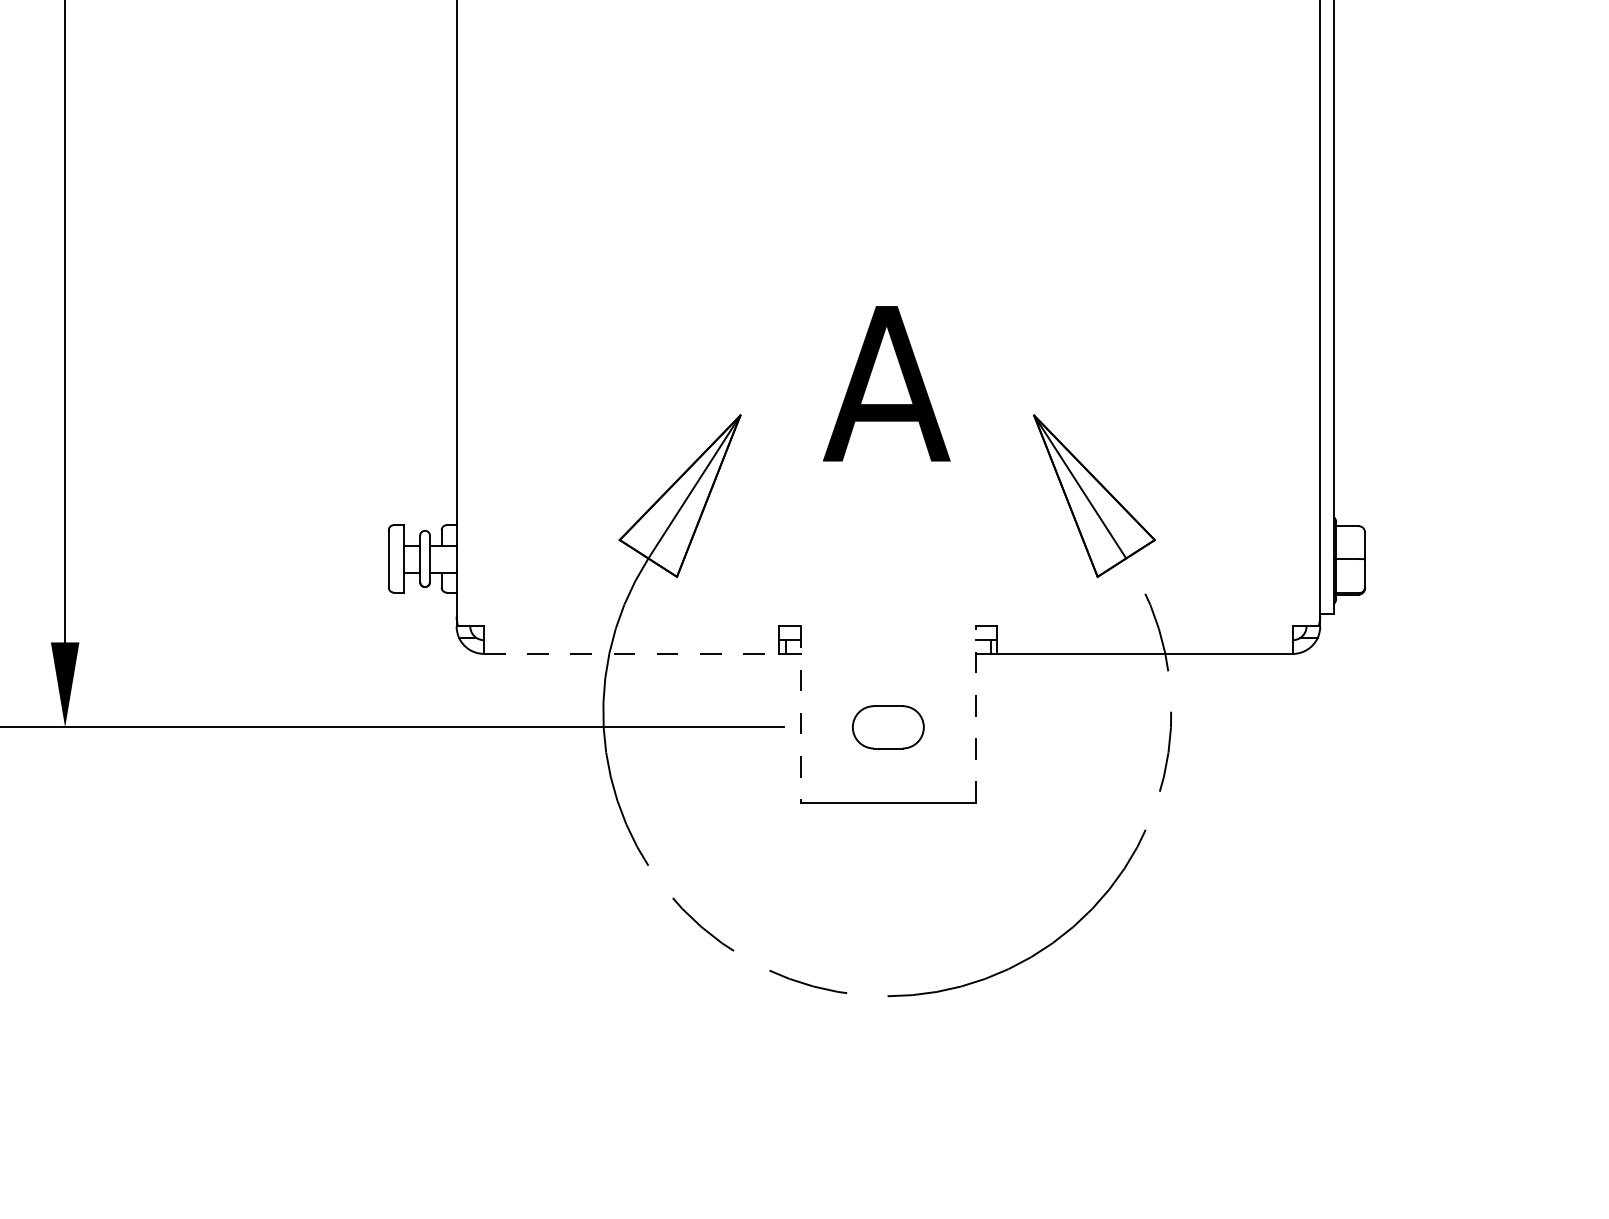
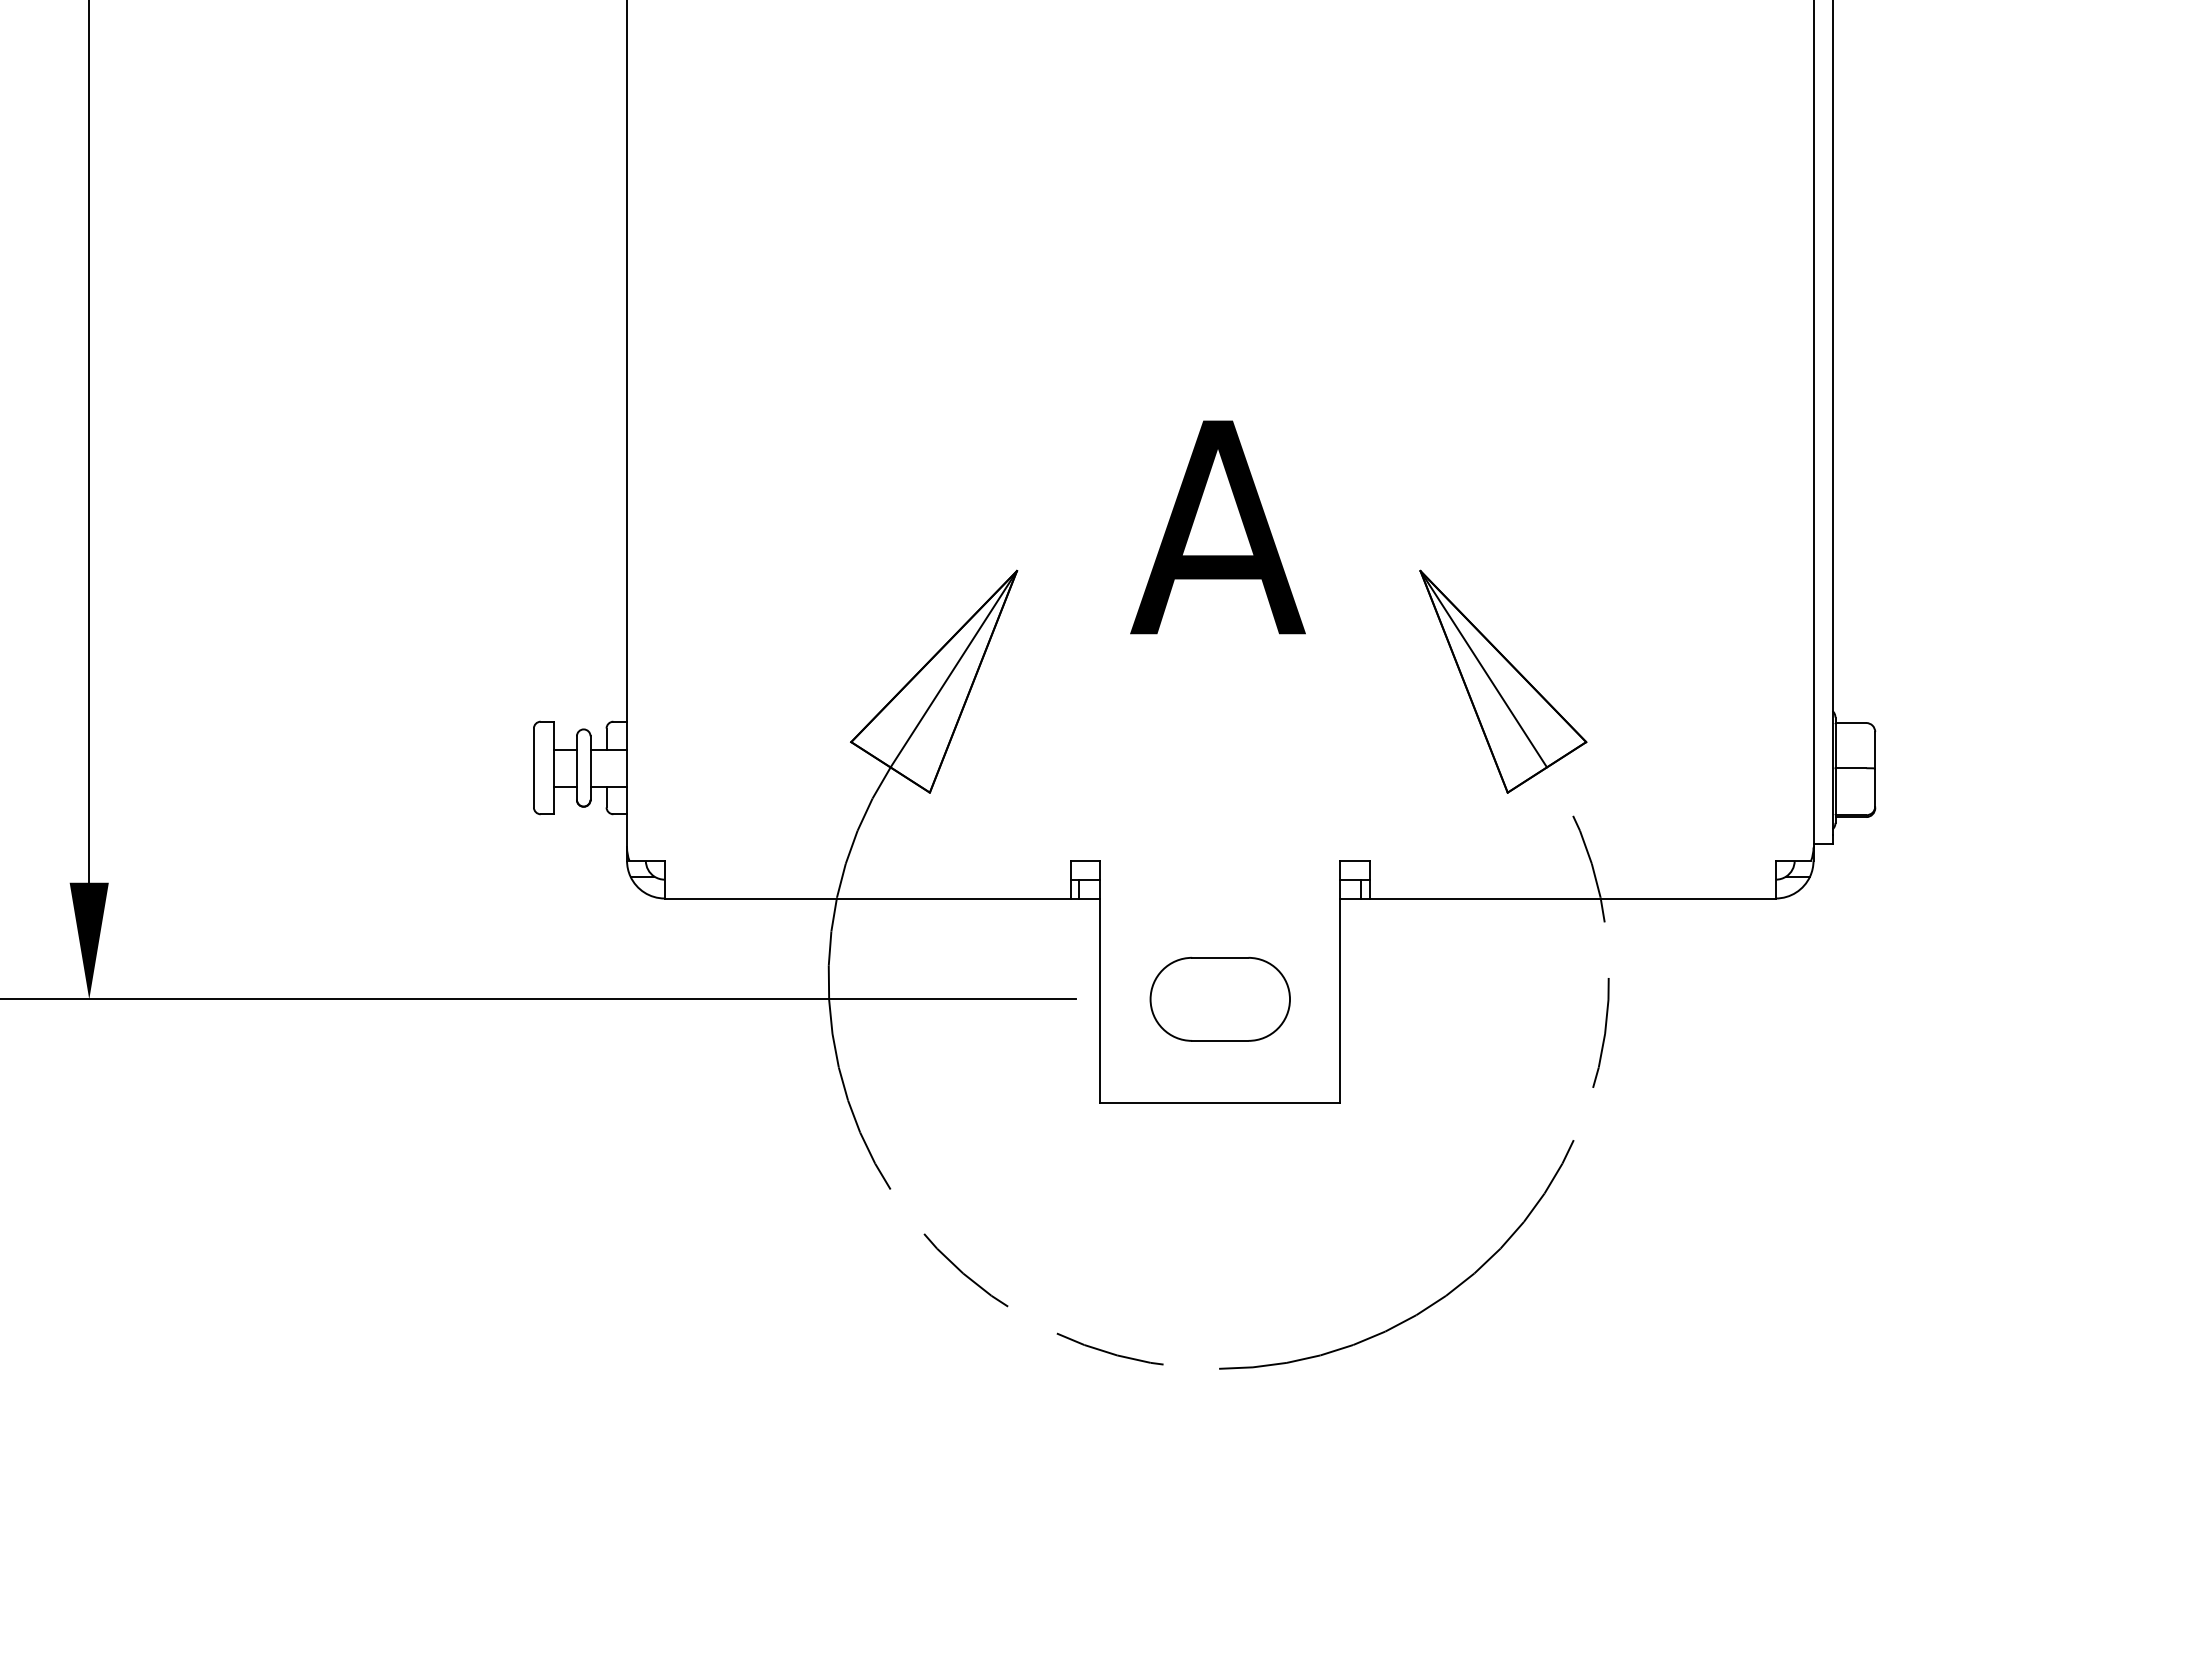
line: (631, 653) -> (867, 898), dashed -> solid
line: (975, 714) -> (1340, 981), dashed -> solid
line: (801, 715) -> (1100, 982), dashed -> solid
part: (887, 727) -> (1219, 999), size x1.43

